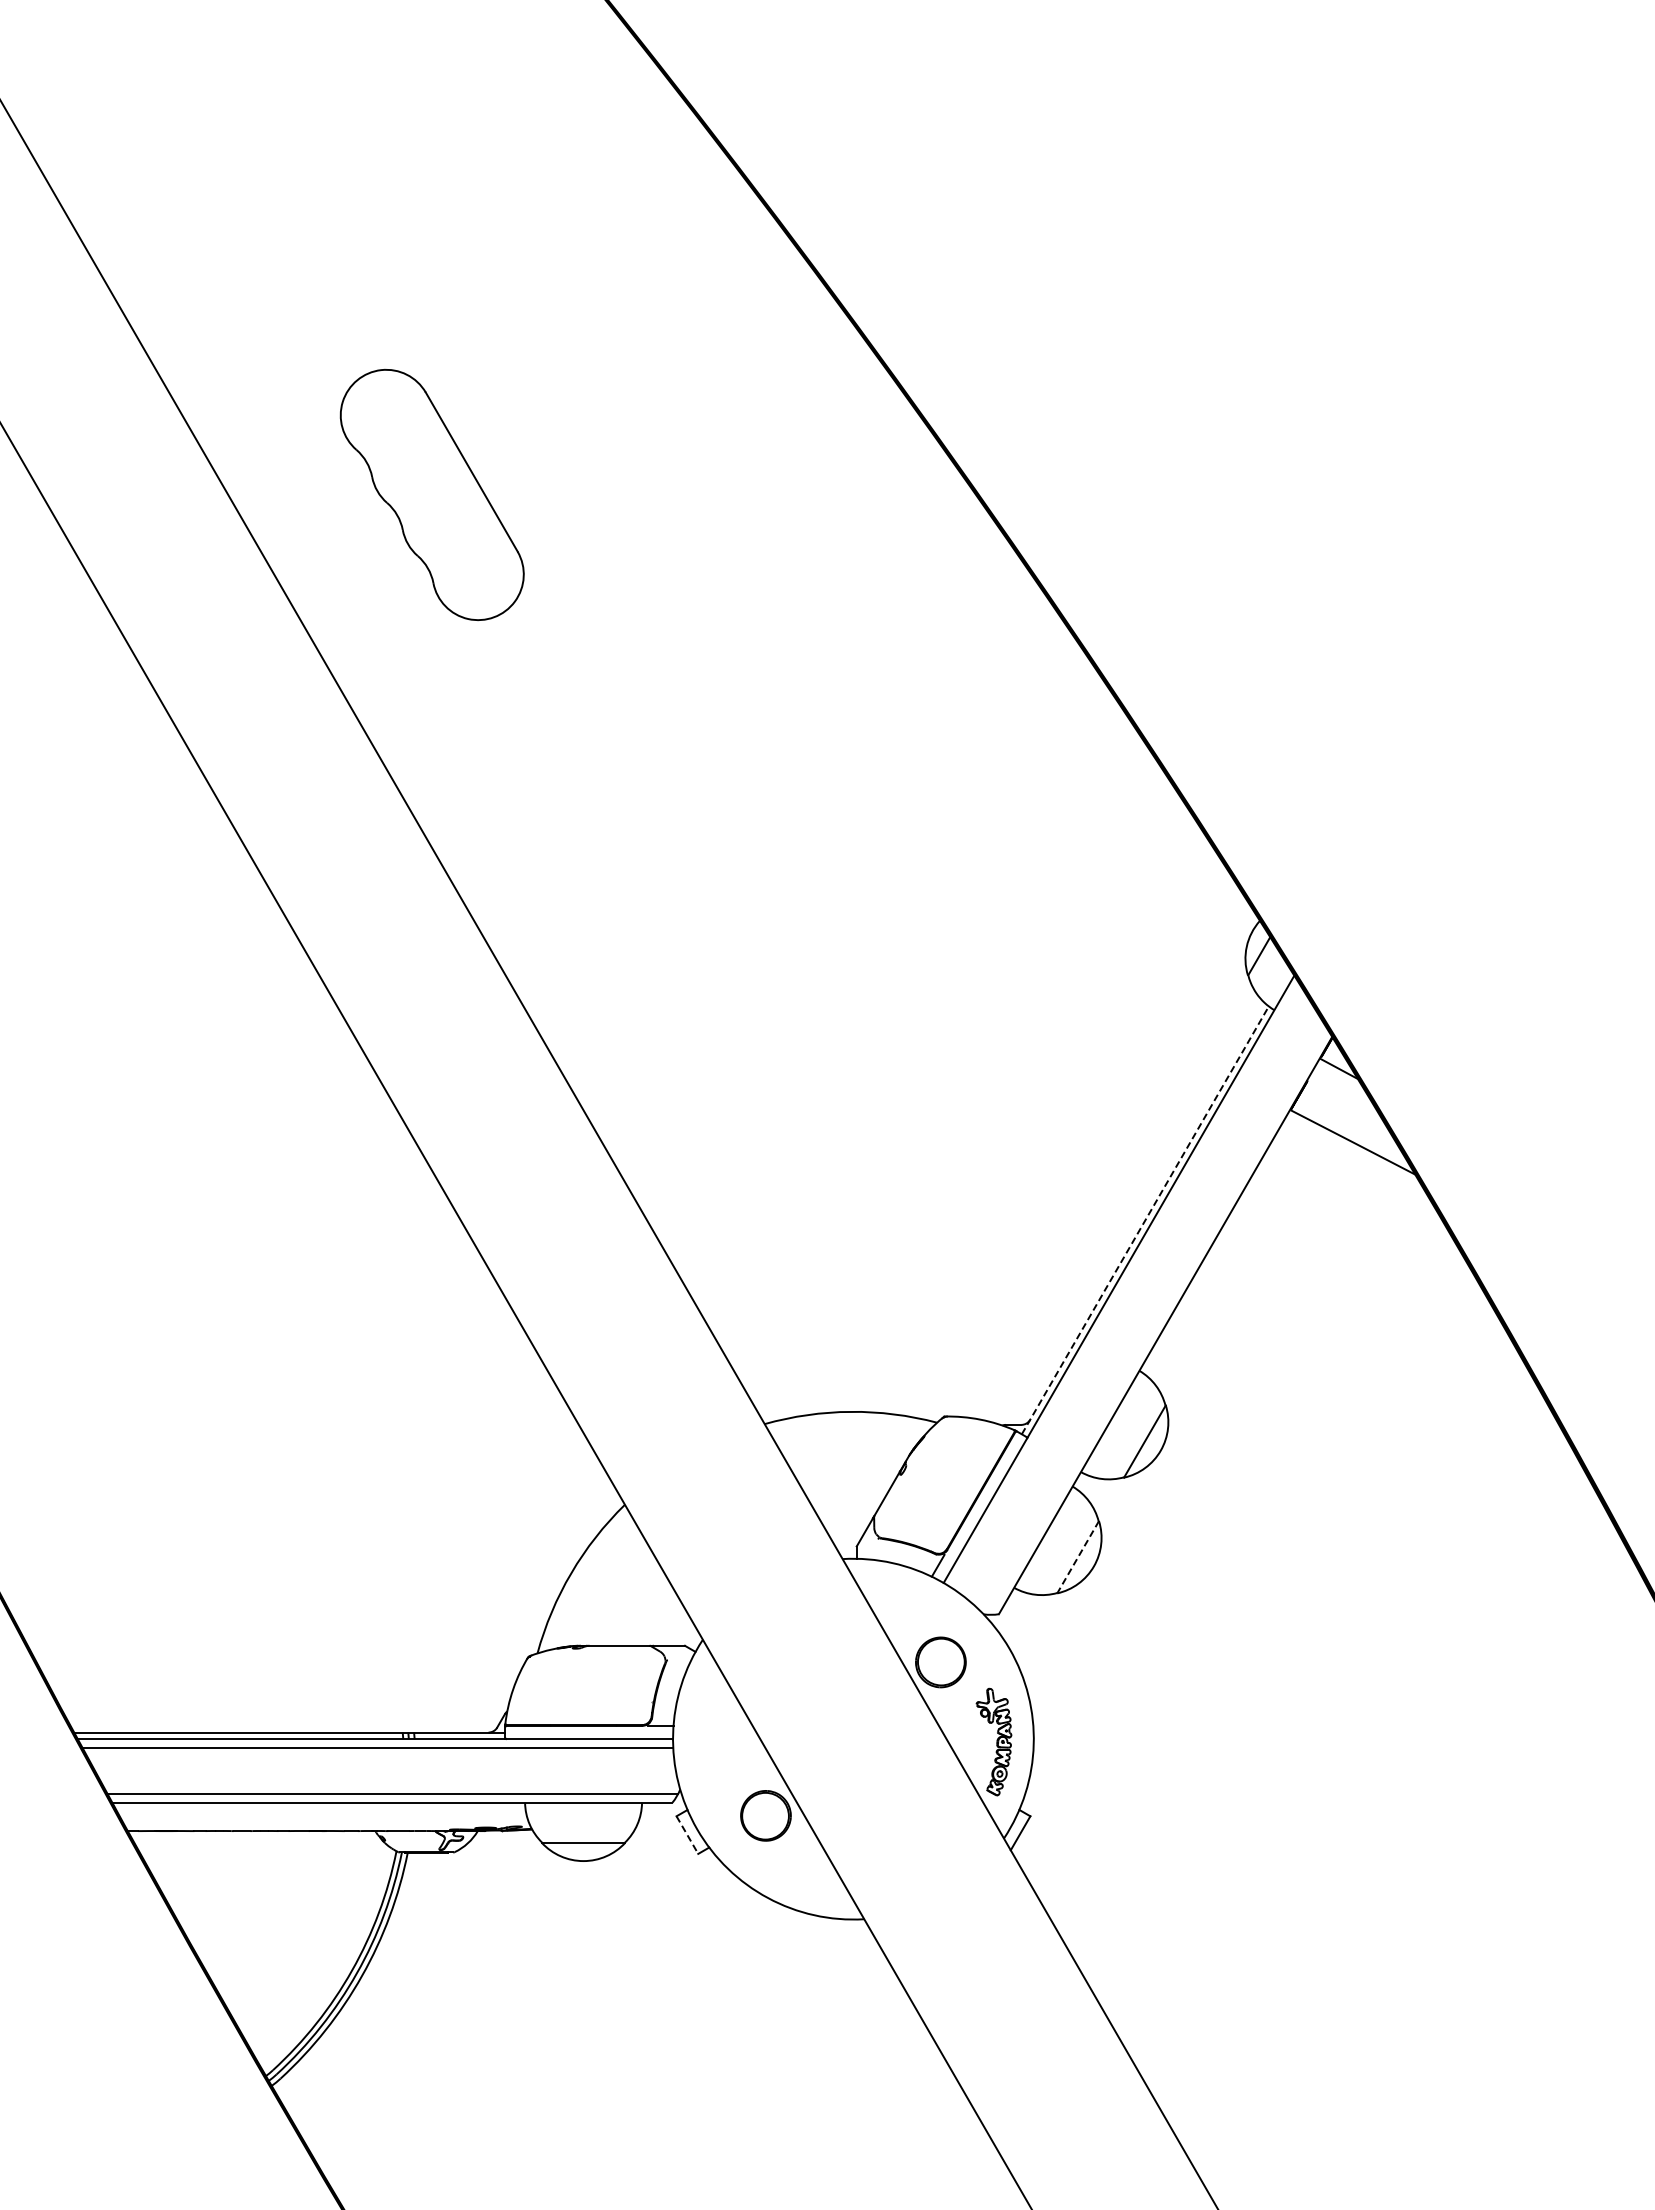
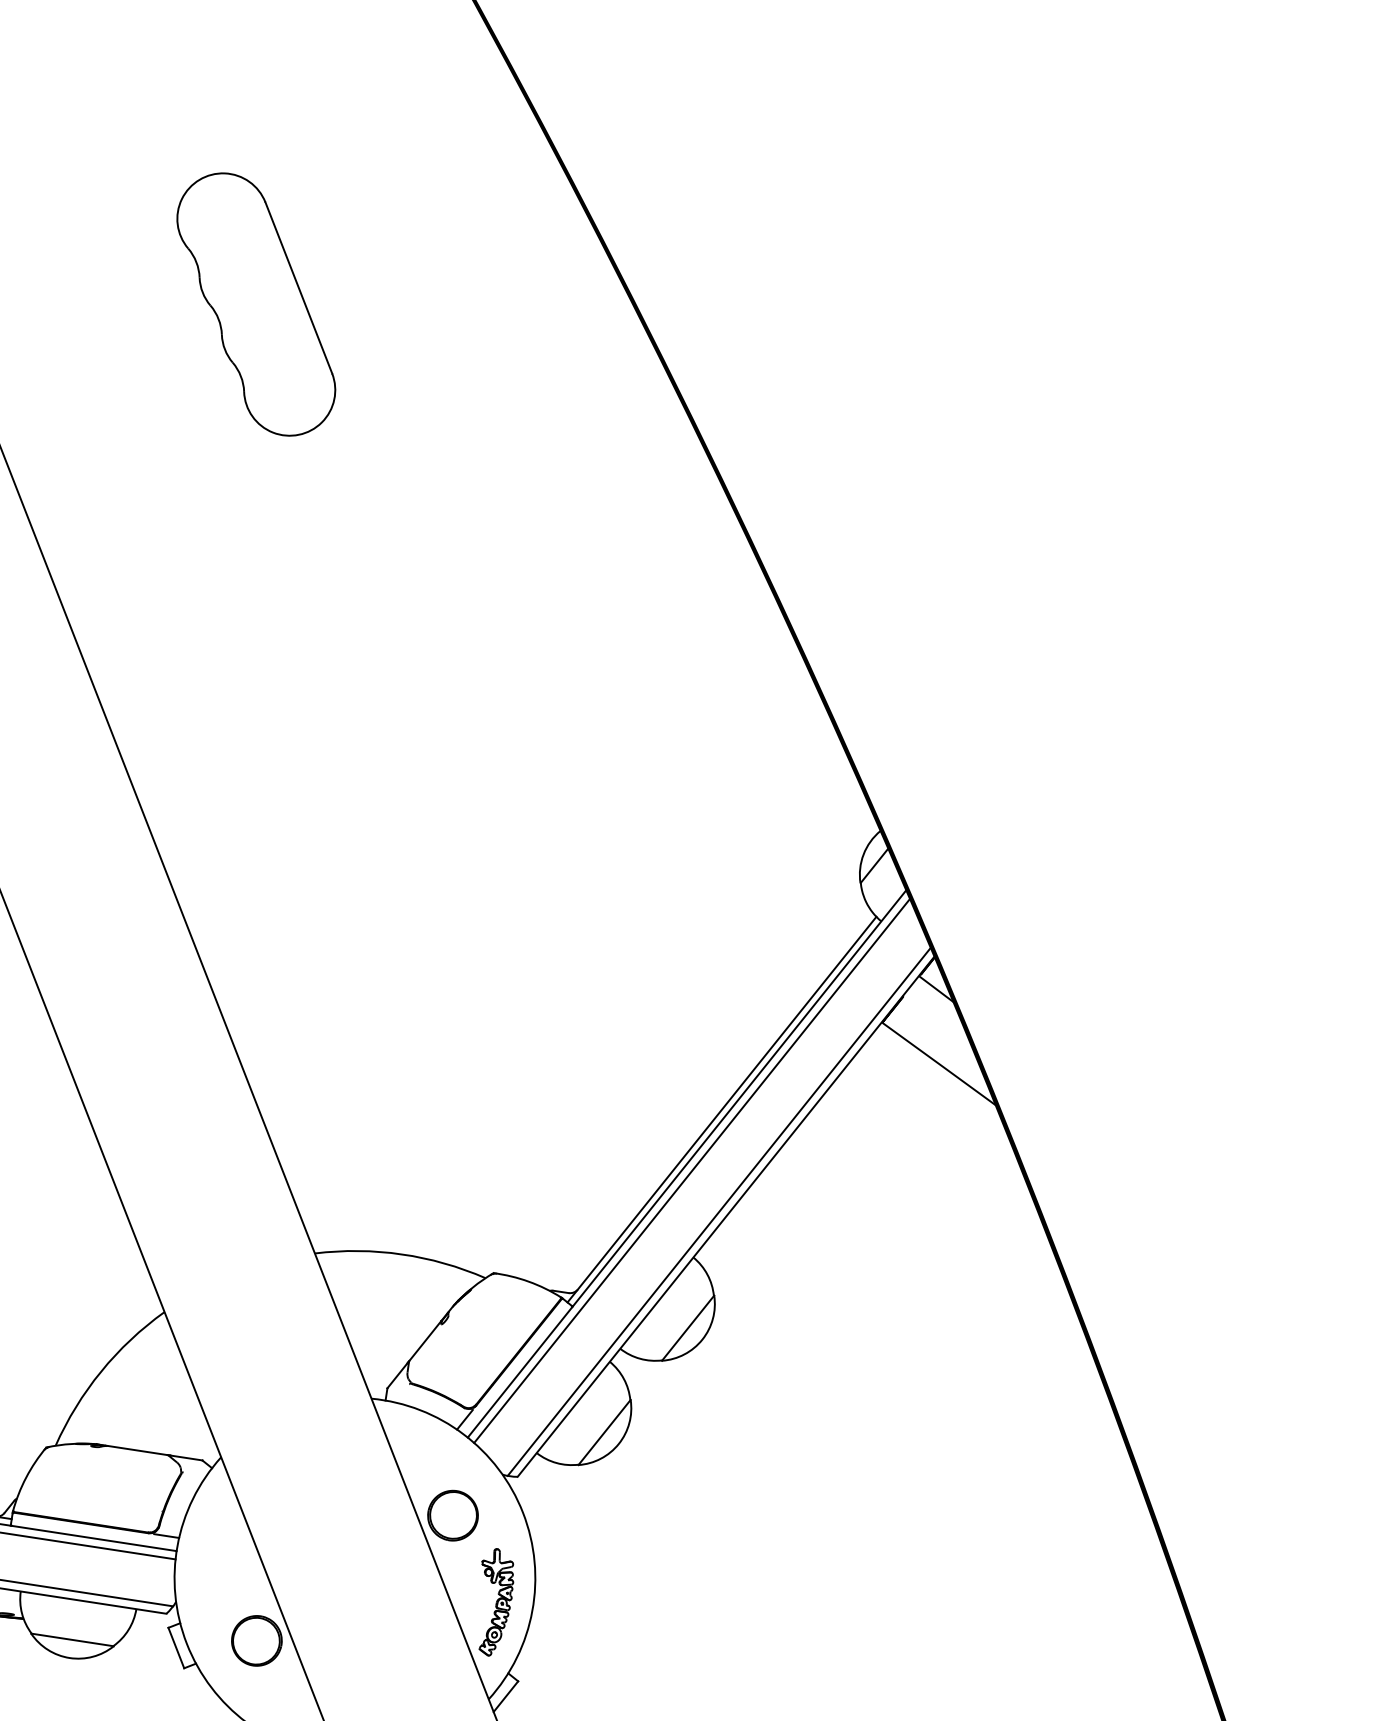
part: (431, 494) -> (255, 303), moved
line: (1145, 1219) -> (722, 1108), dashed -> solid
line: (1124, 1285) -> (691, 1170), added
line: (1157, 1321) -> (718, 1211), added
line: (1078, 1557) -> (604, 1432), dashed -> solid
line: (687, 1835) -> (176, 1648), dashed -> solid

